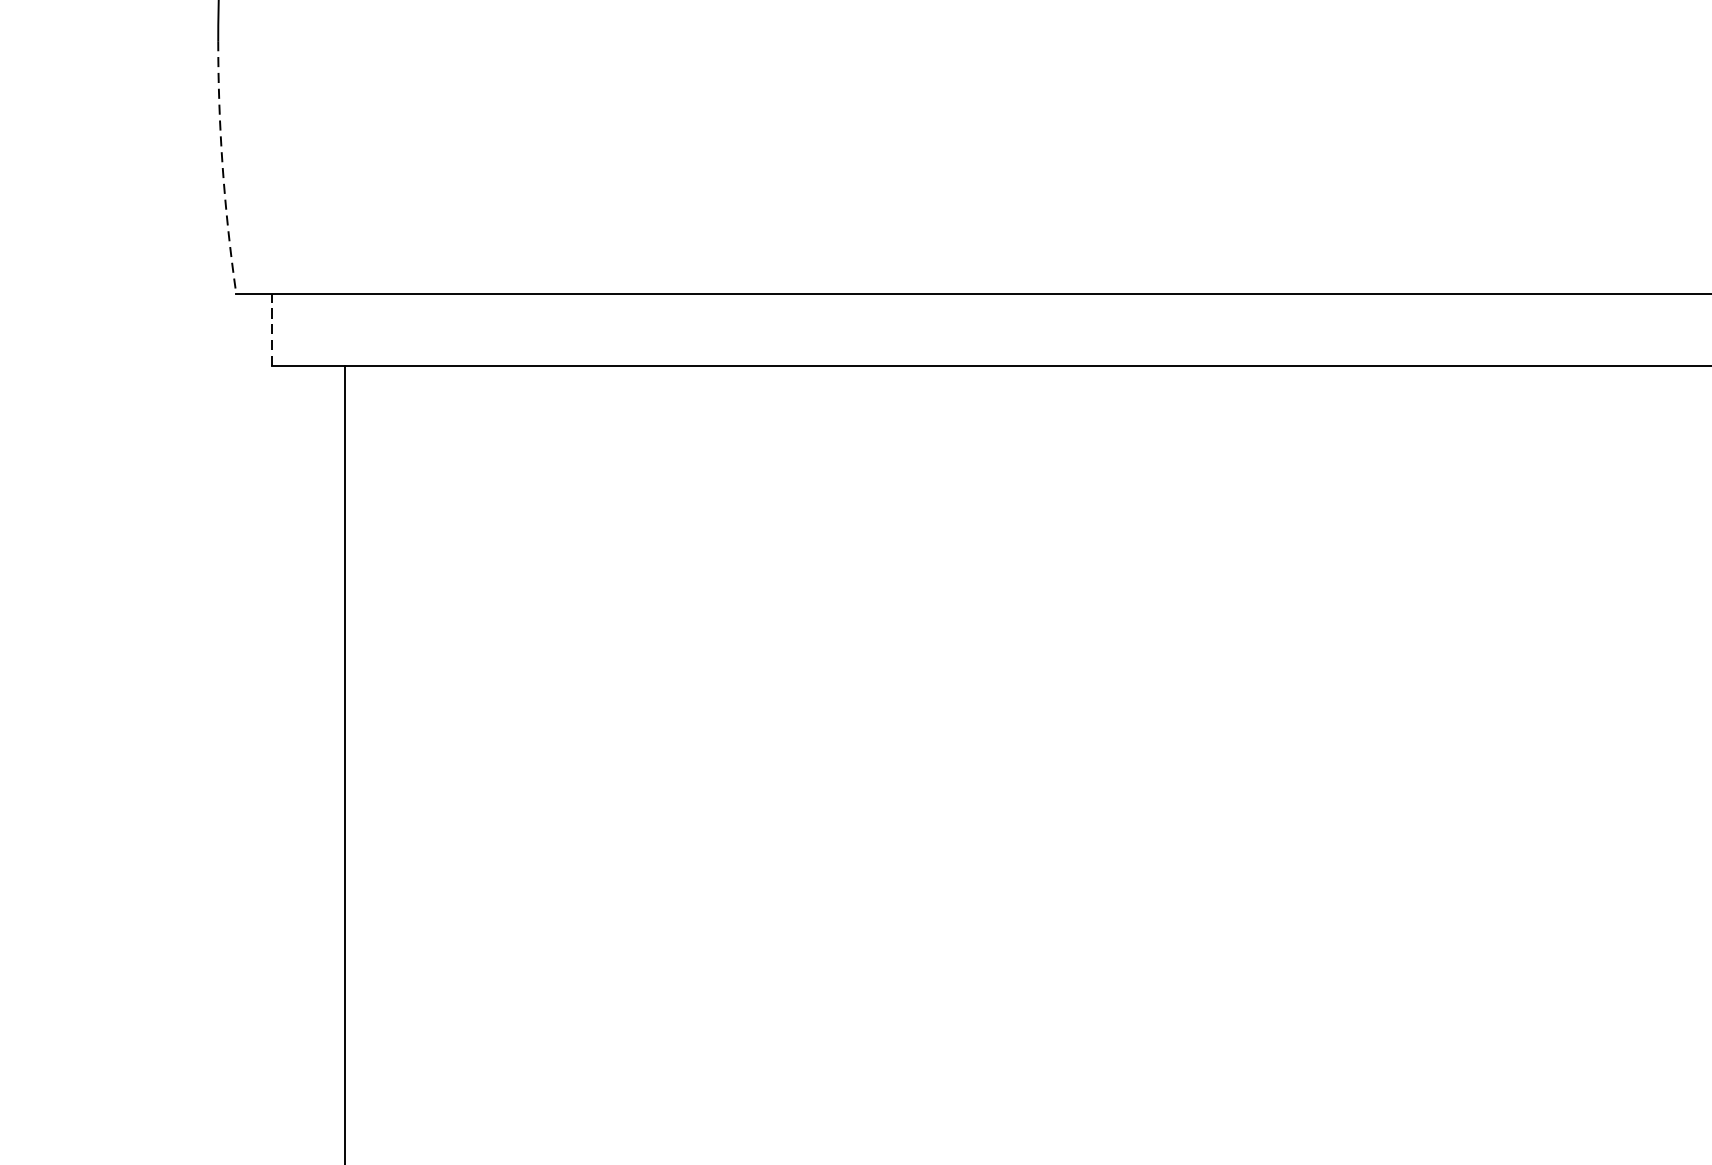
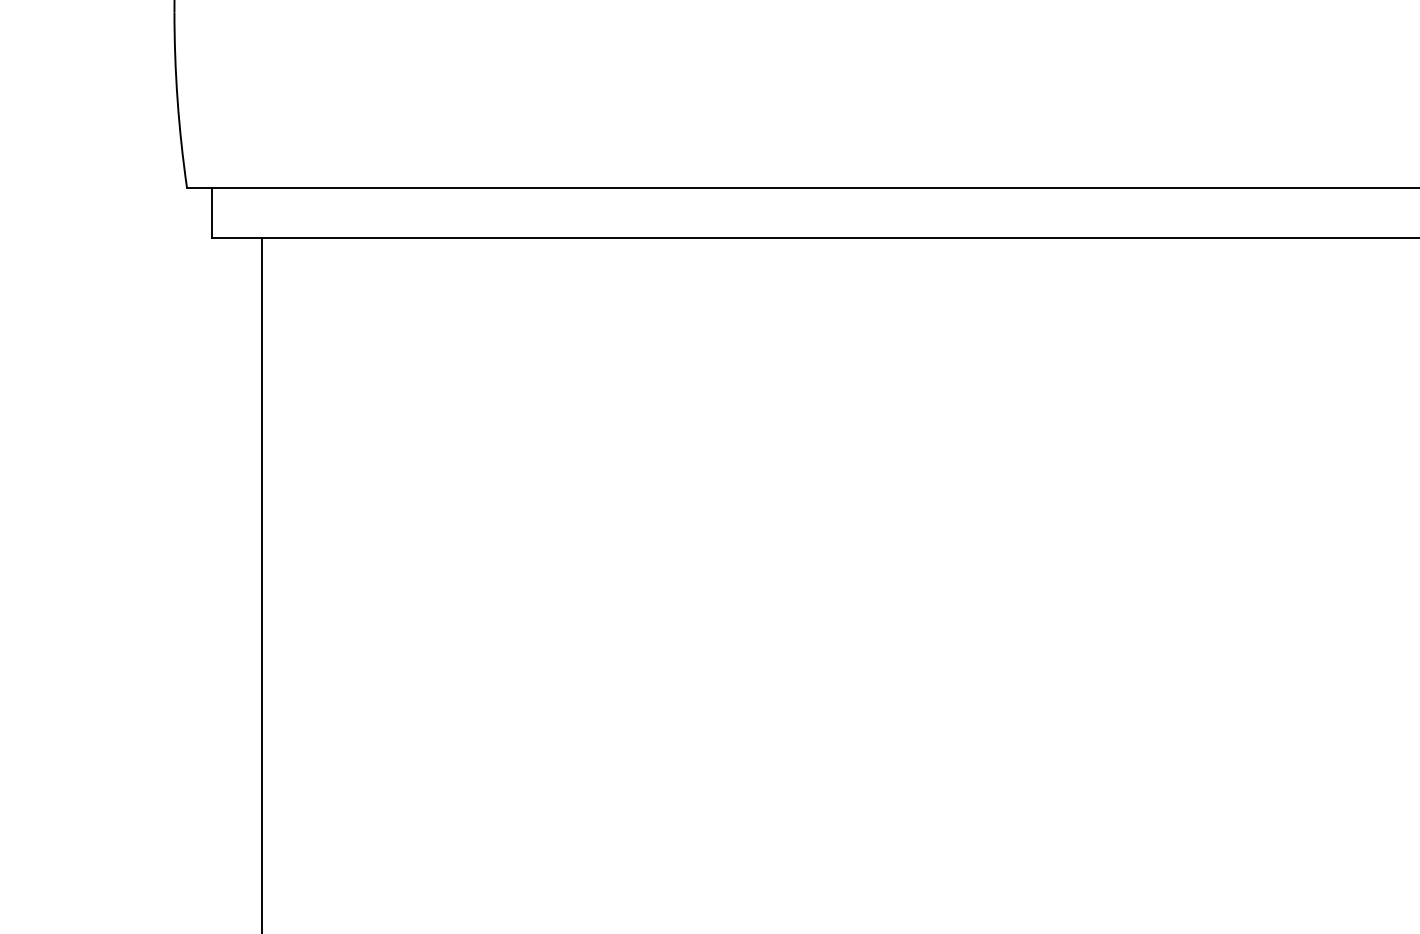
arc: (222, 168) -> (177, 100), dashed -> solid
line: (273, 329) -> (212, 212), dashed -> solid

